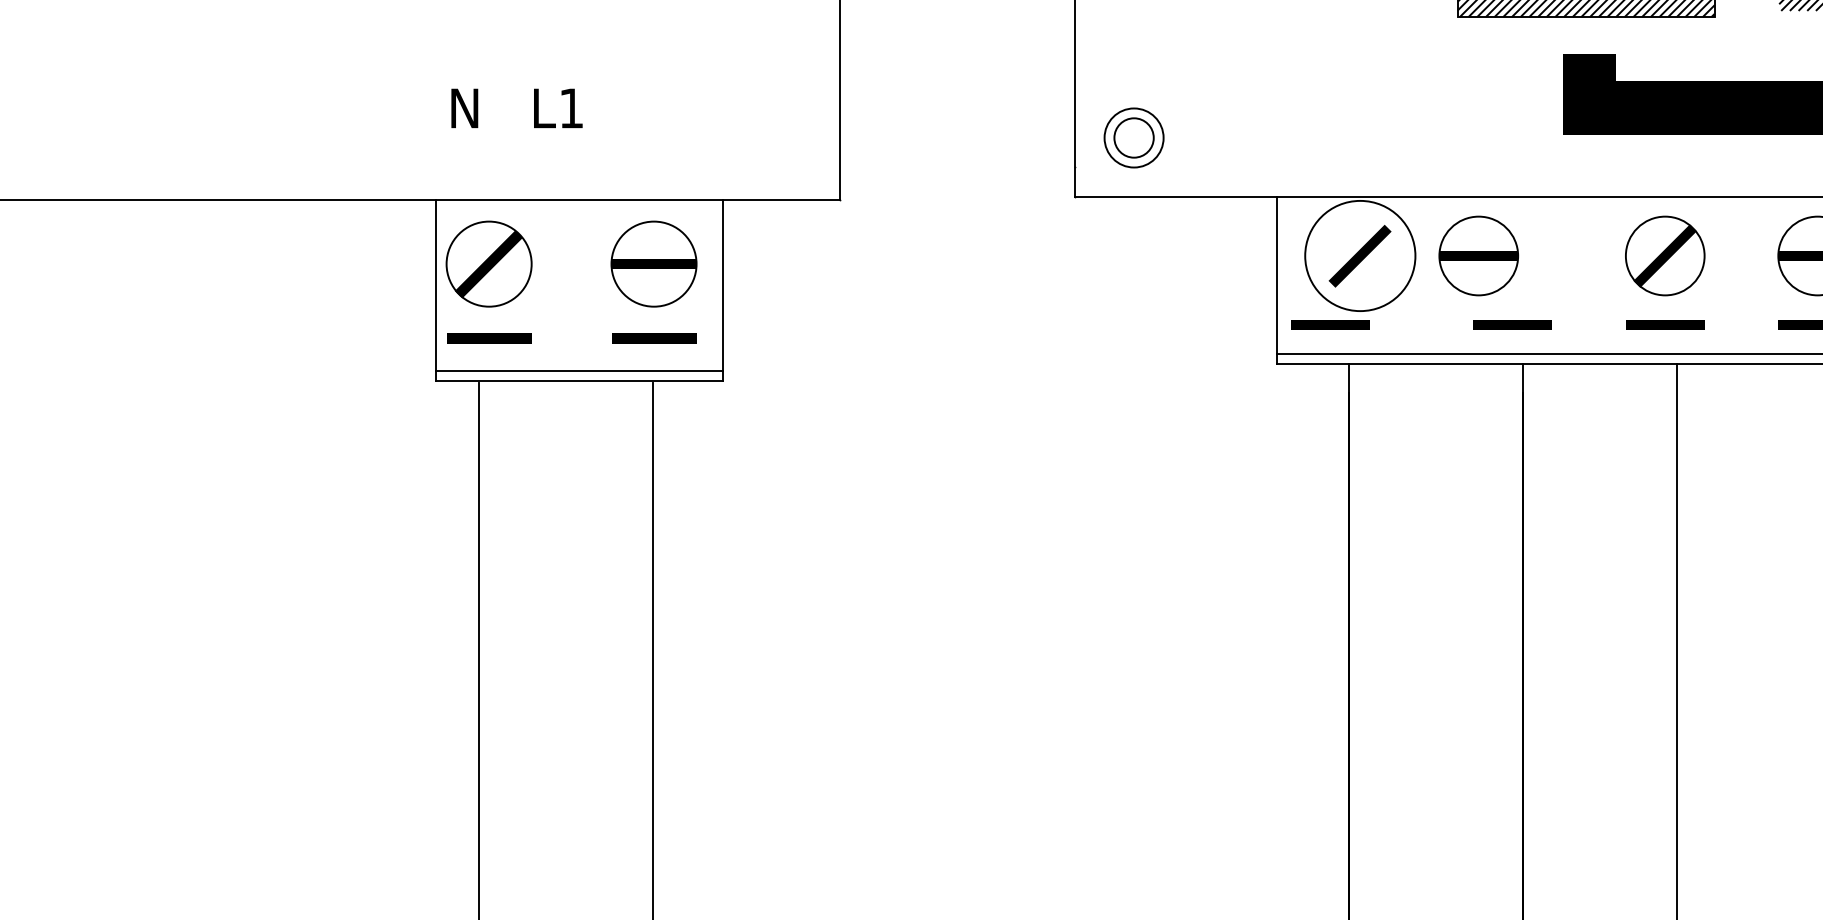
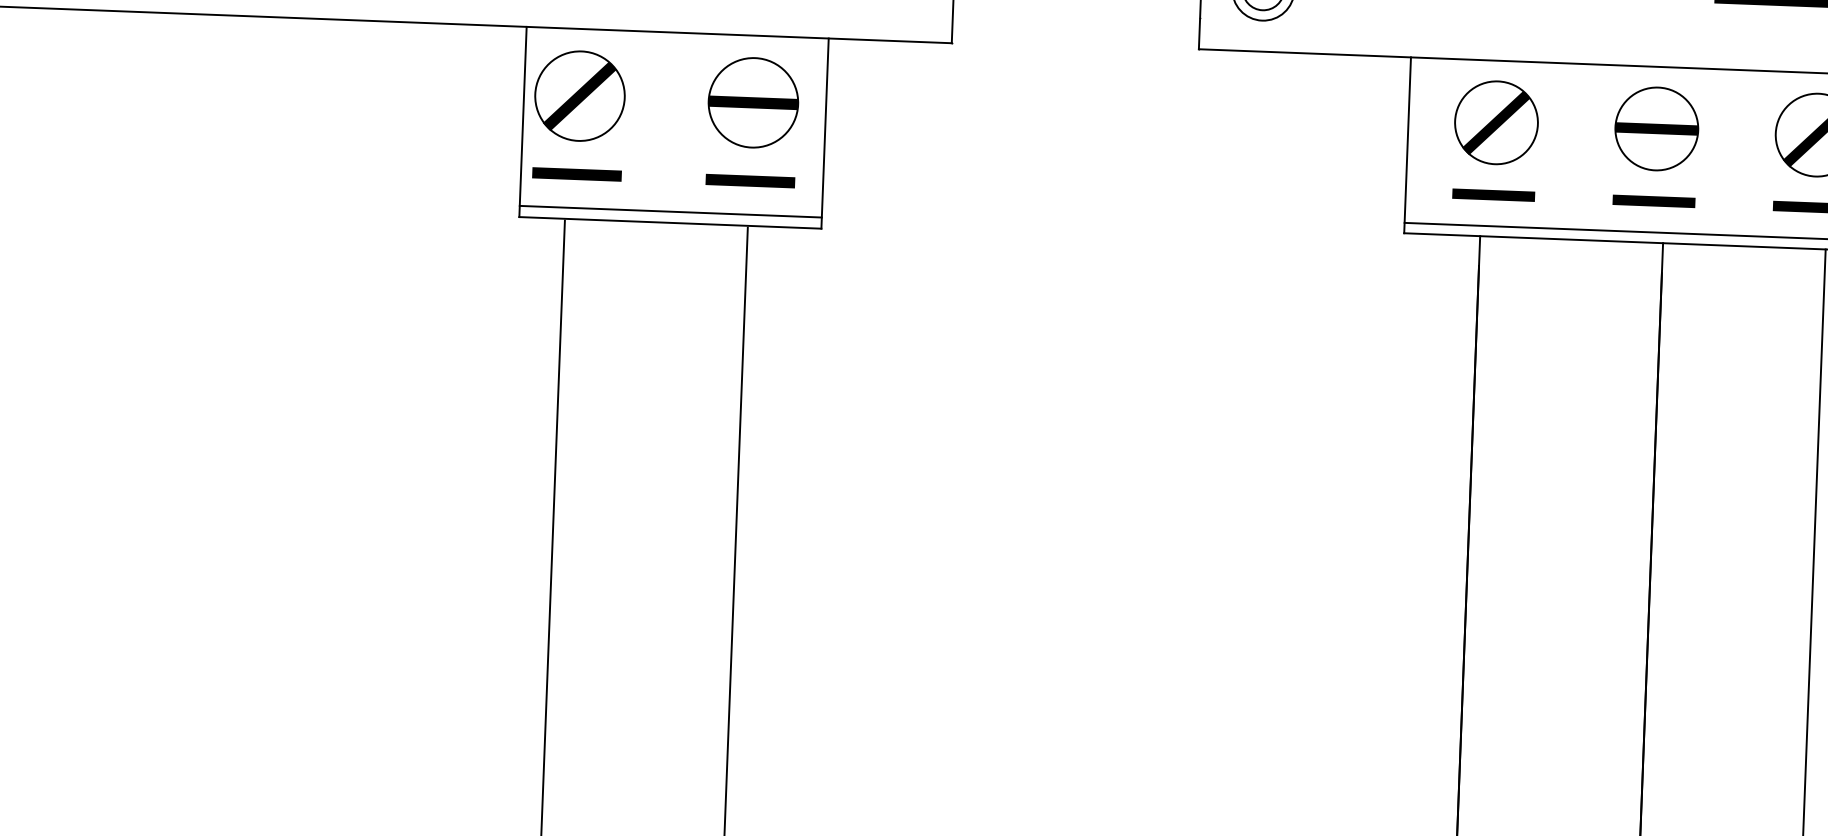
circle: (1359, 255) -> (1495, 122), size x0.71
part: (1478, 255) -> (1656, 128), moved
line: (1330, 324) -> (1493, 194), moved

